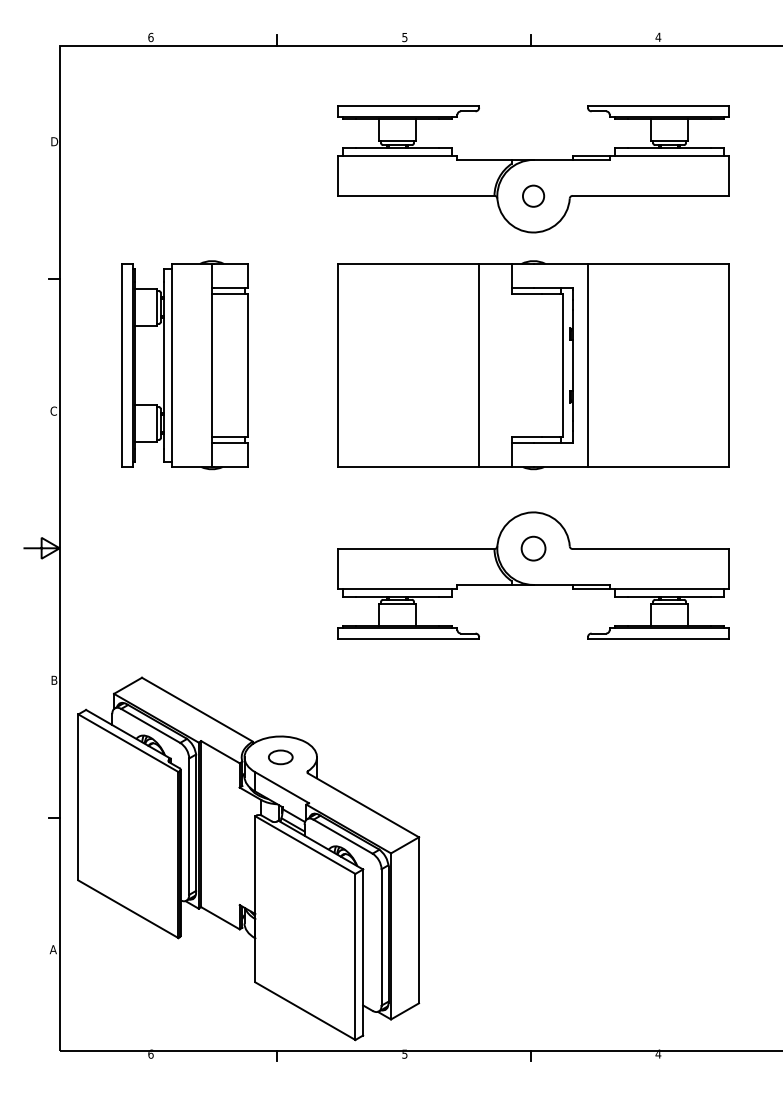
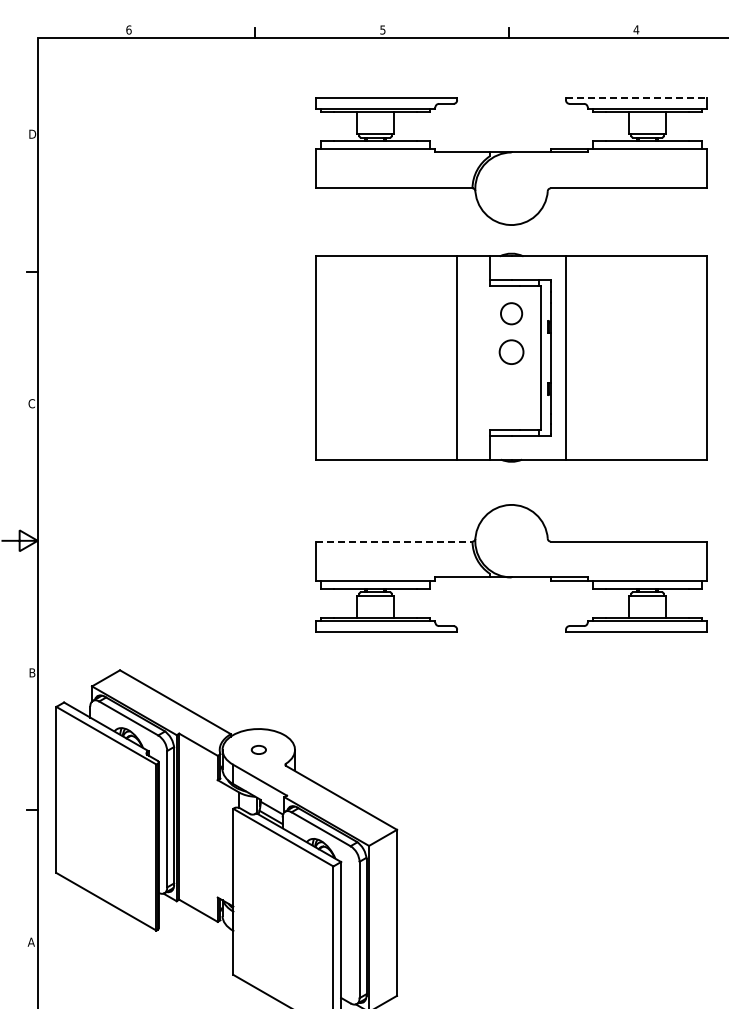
line: (658, 105) -> (636, 98), solid -> dashed
circle: (533, 195) -> (511, 313), moved
part: (184, 365) -> (162, 358), removed
circle: (533, 548) -> (511, 352), moved
line: (416, 549) -> (394, 542), solid -> dashed
part: (280, 757) -> (258, 750), size x0.6

